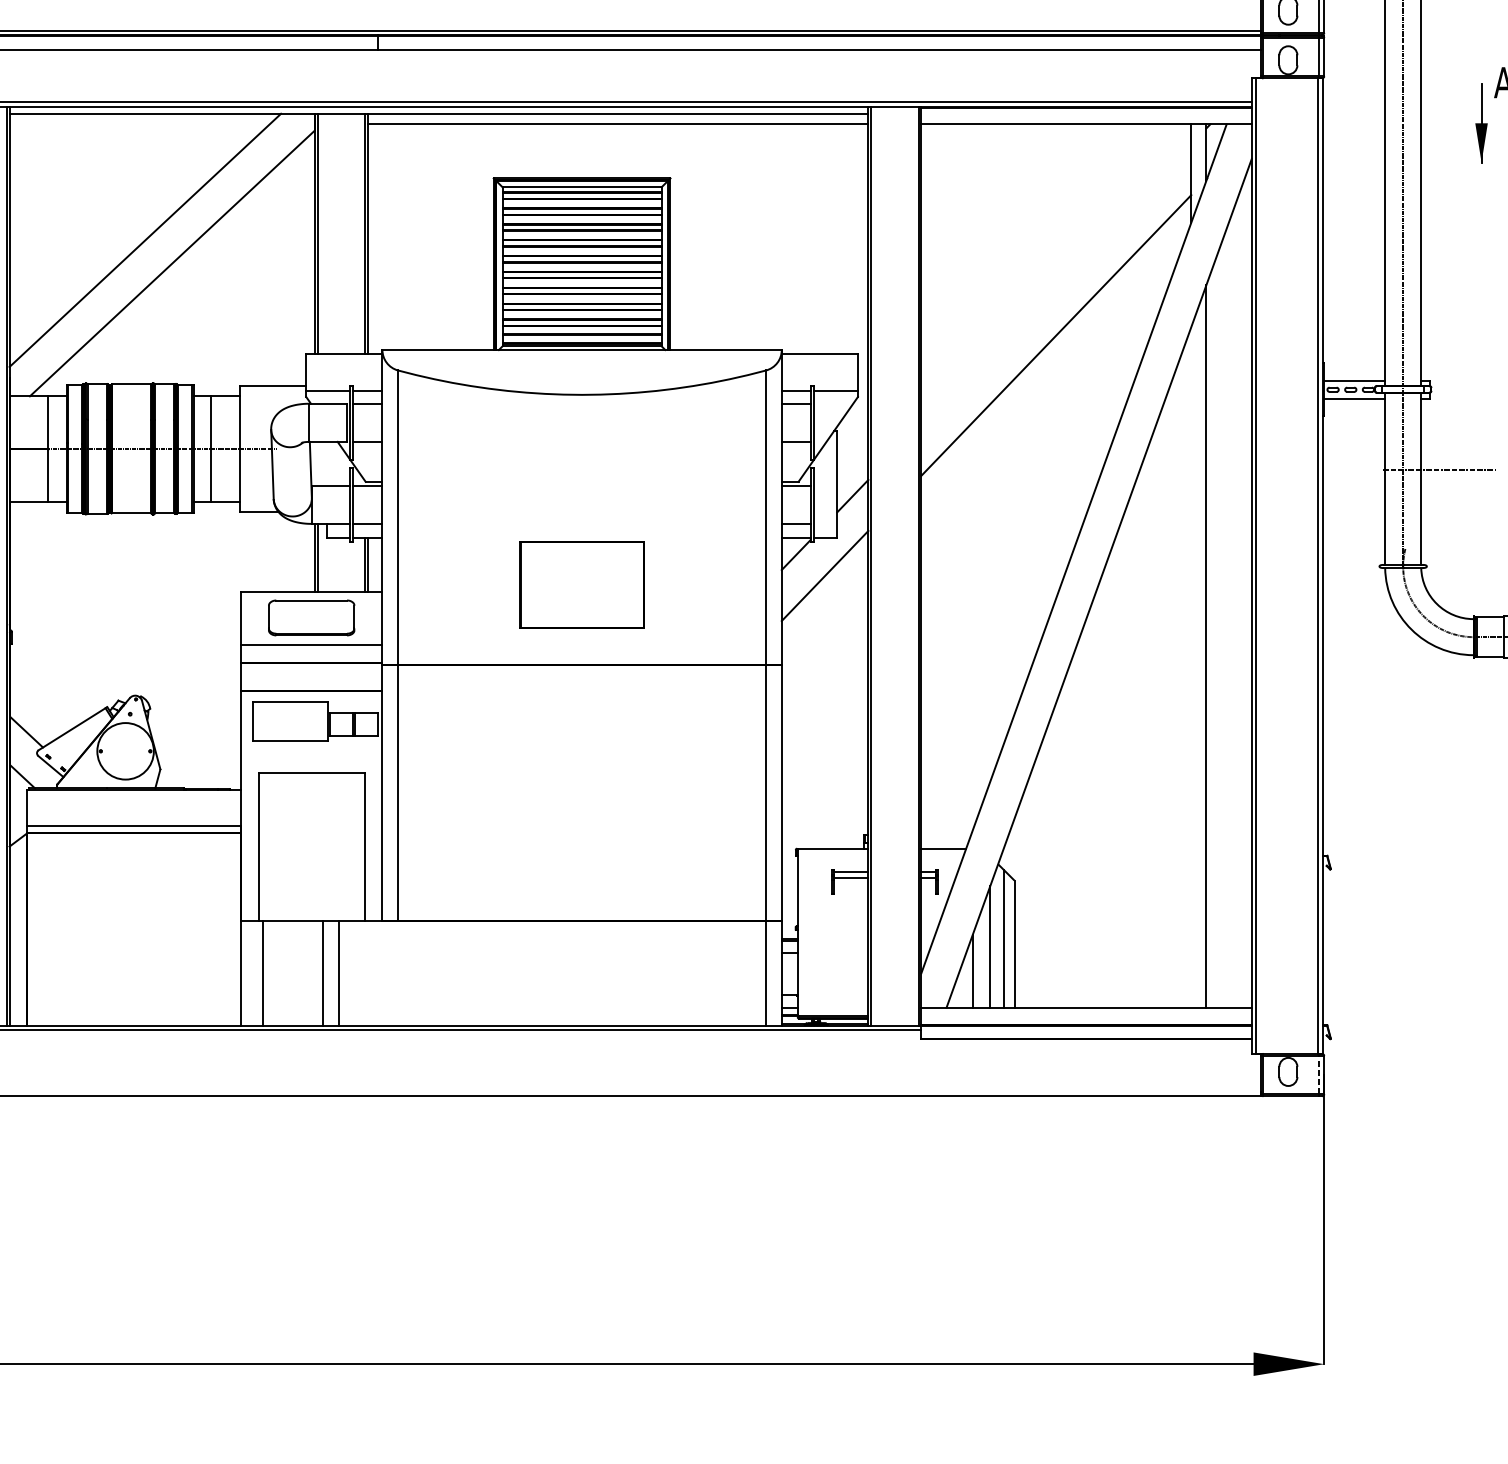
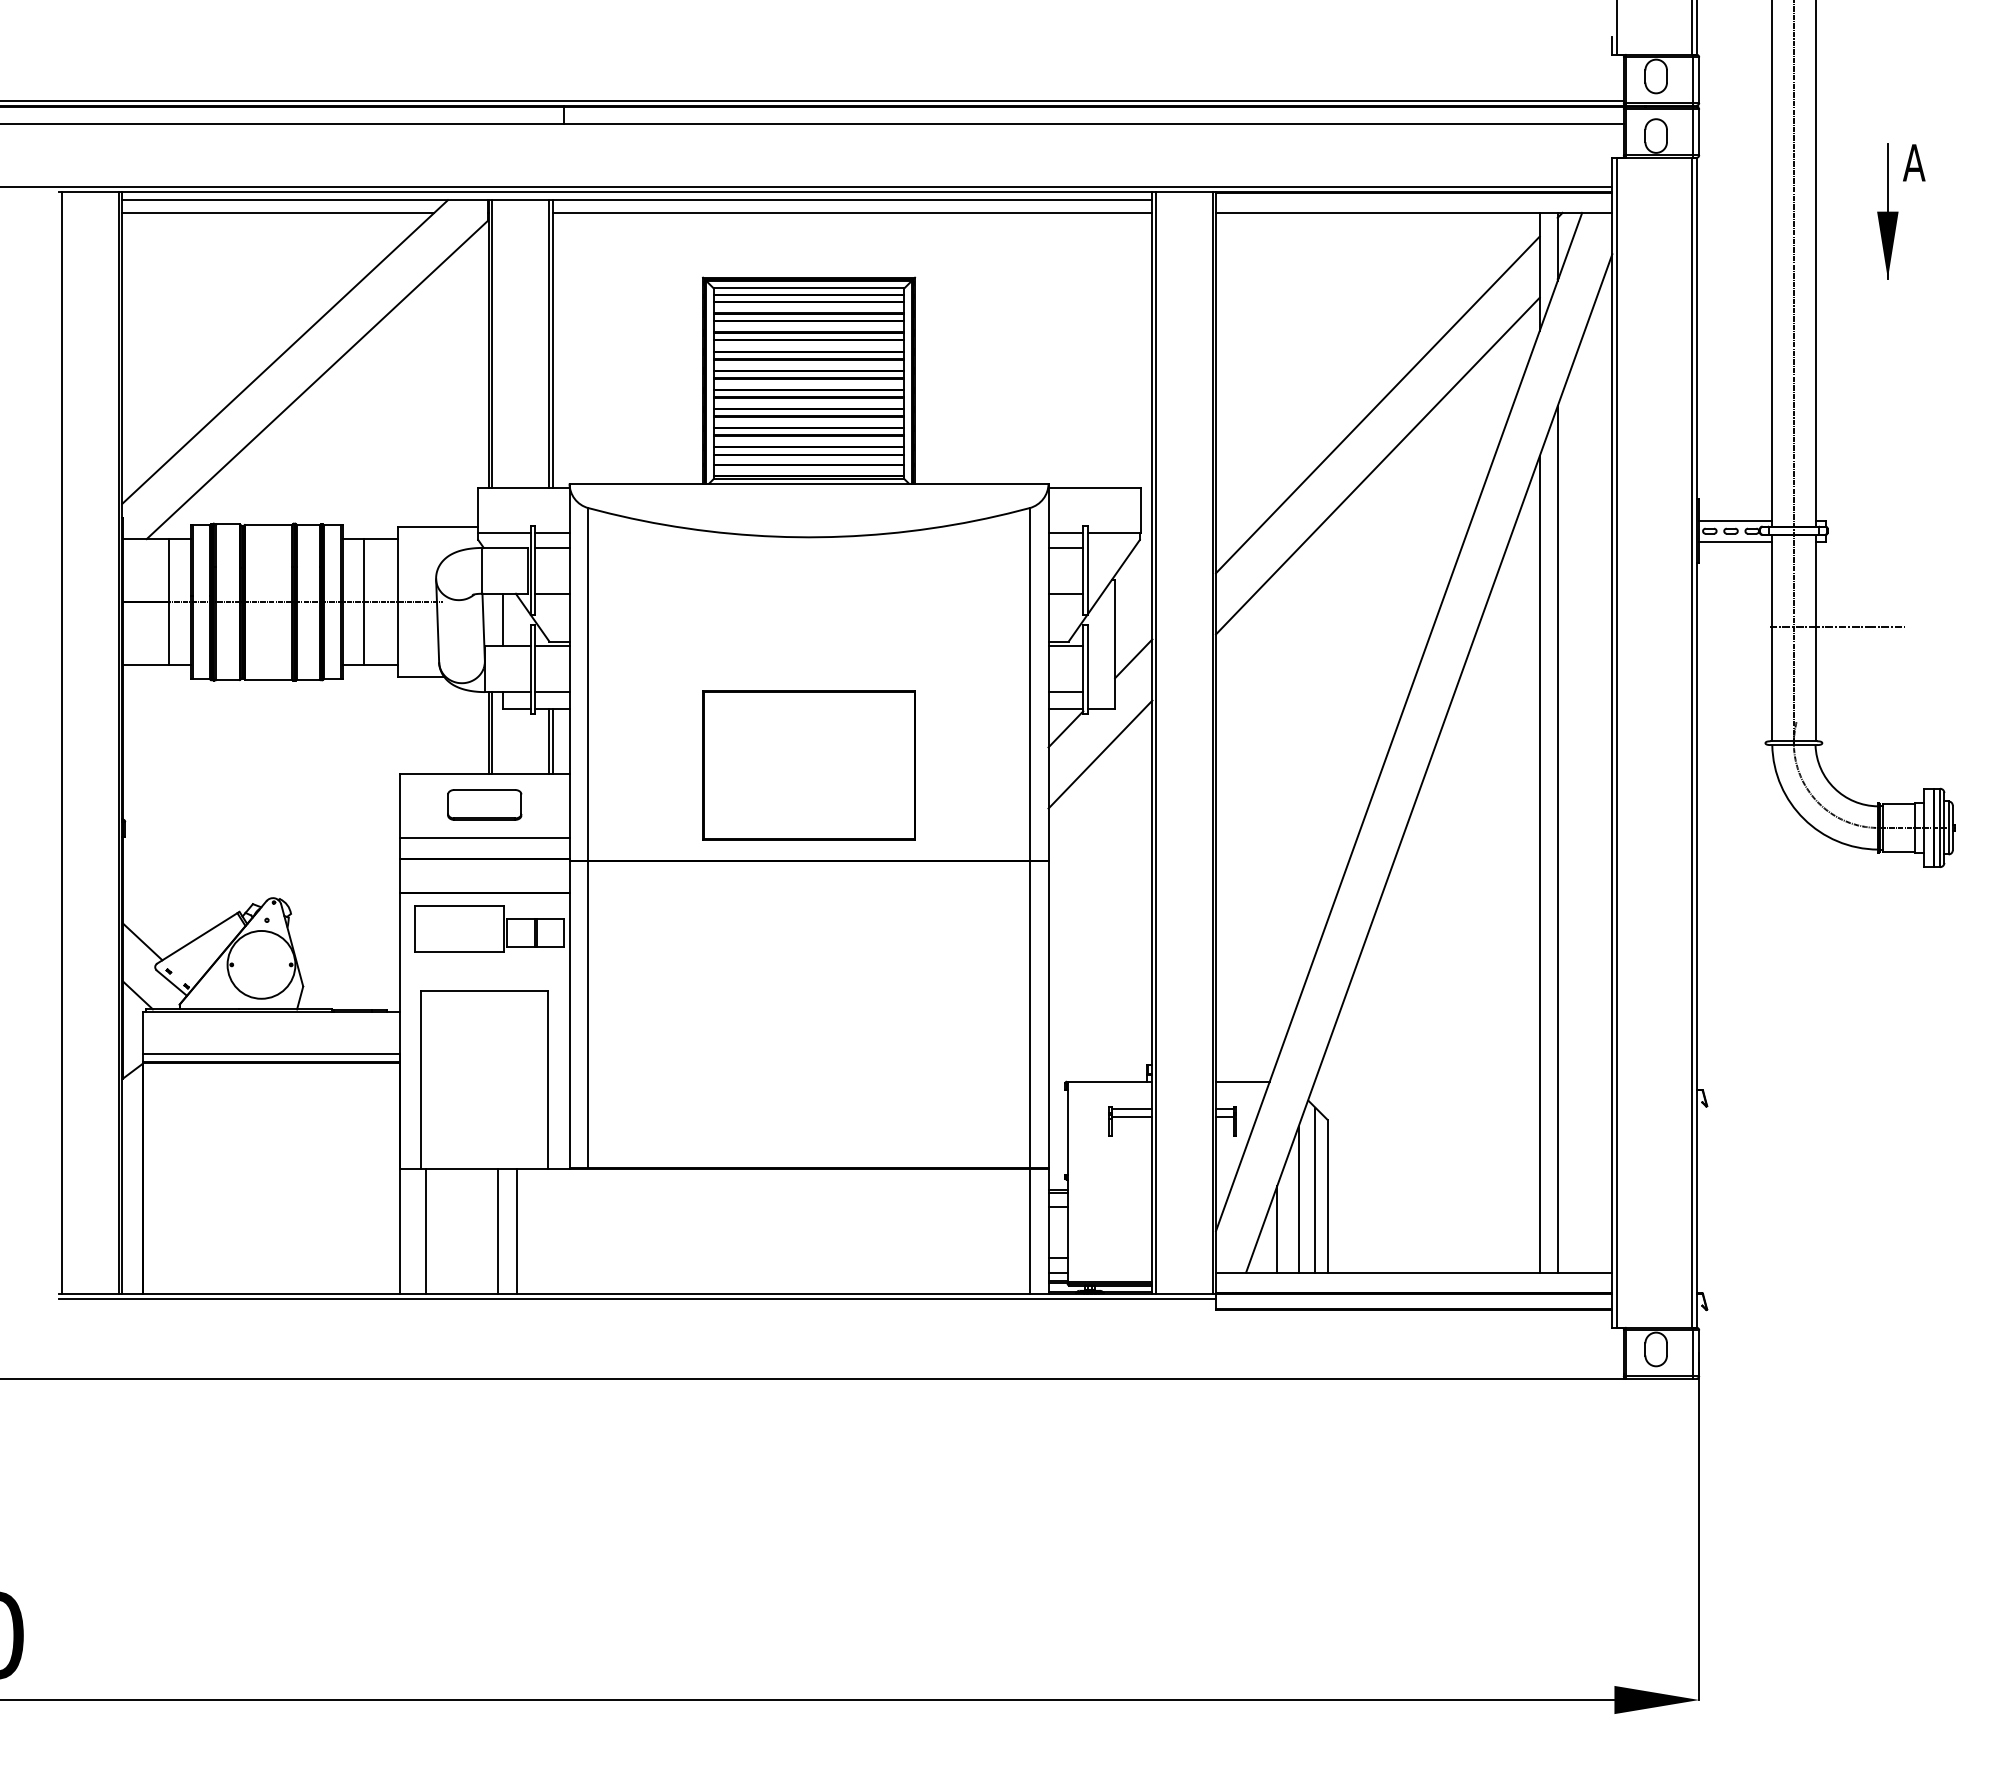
part: (1481, 123) -> (1887, 211), size x1.43
line: (139, 124) -> (278, 212), added
line: (1056, 284) -> (1377, 404), added
line: (326, 463) -> (502, 619), added
part: (581, 585) -> (808, 765), size x1.43
part: (311, 617) -> (484, 804), size x0.71
line: (1191, 667) -> (1539, 864), added
line: (1319, 1075) -> (1693, 1353), dashed -> solid

